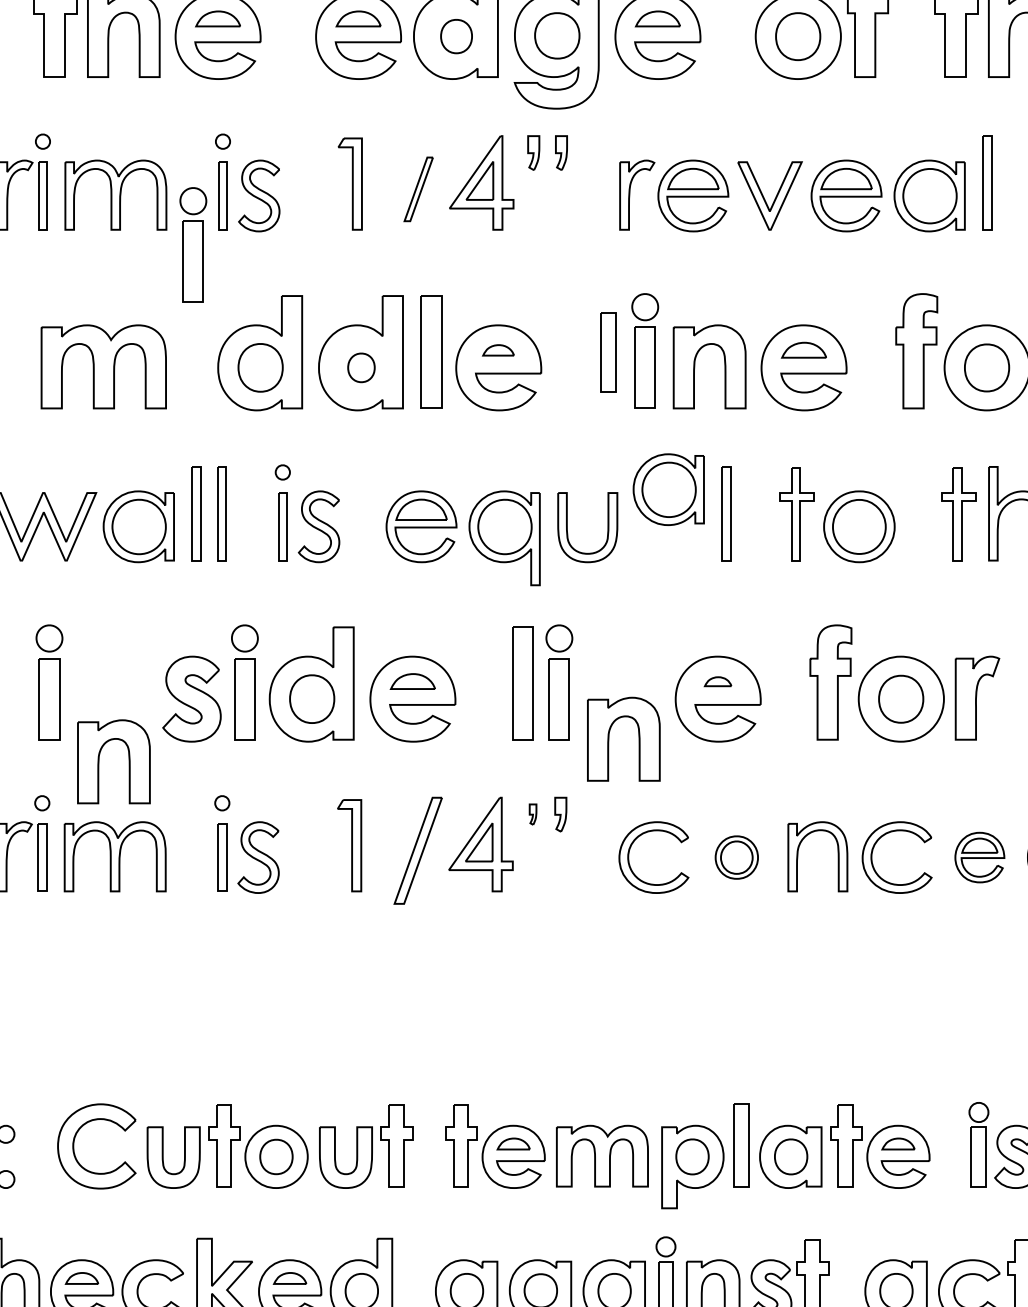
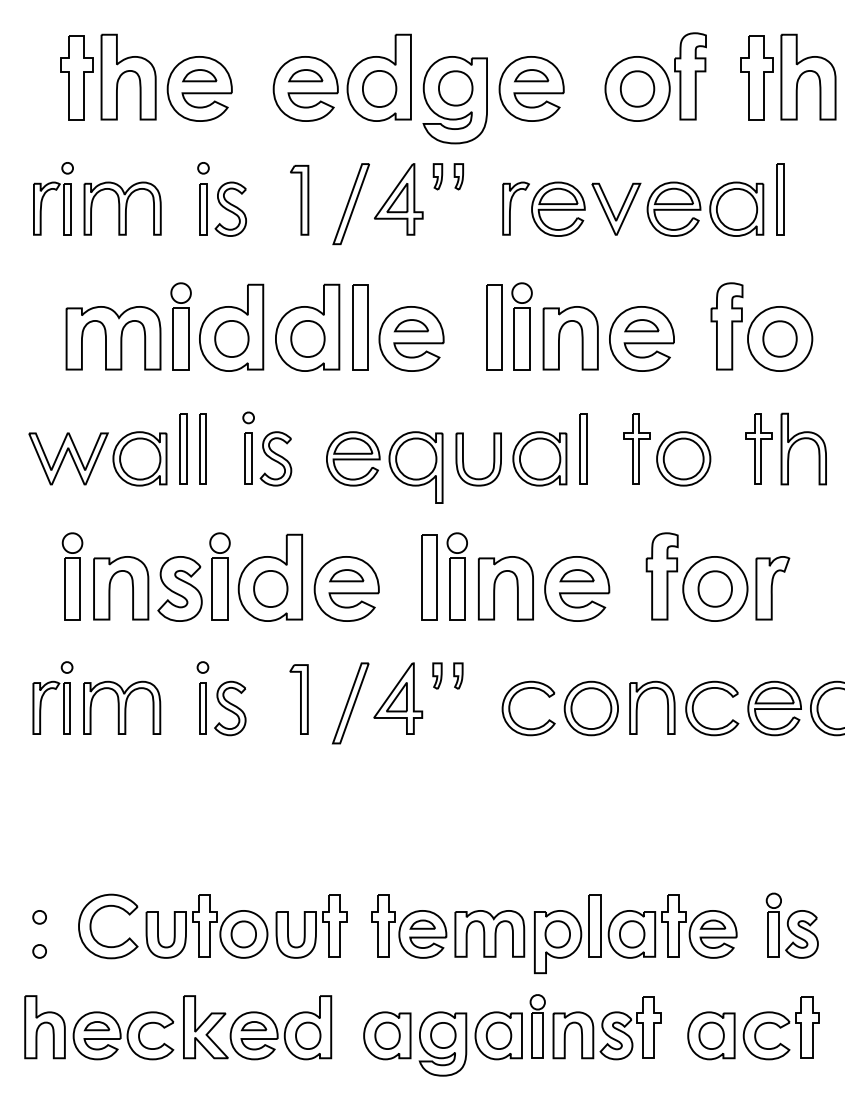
part: (456, 35) -> (379, 88), size x1.43
part: (417, 189) -> (350, 204), size x1.67
part: (192, 245) -> (180, 326), moved
part: (497, 350) -> (410, 325), size x1.43
part: (608, 352) -> (494, 327), size x1.43
part: (360, 367) -> (307, 338), size x1.67
part: (668, 489) -> (539, 458), moved
part: (717, 681) -> (576, 575), size x1.67
part: (609, 739) -> (495, 588), moved
part: (99, 762) -> (110, 588), moved
part: (533, 813) -> (437, 675), size x1.67
part: (735, 857) -> (590, 708), size x1.67
part: (979, 857) -> (774, 708), size x1.43

